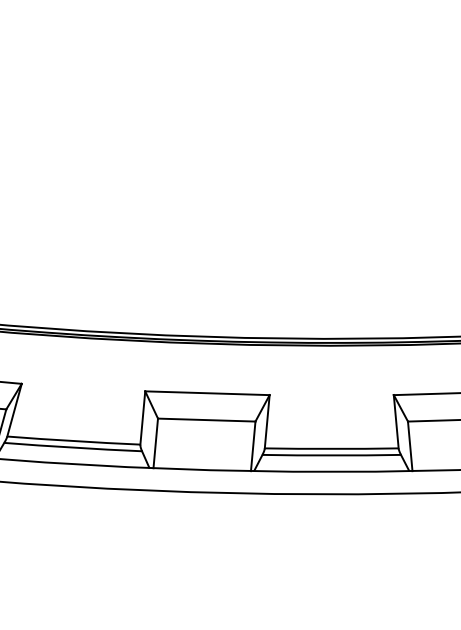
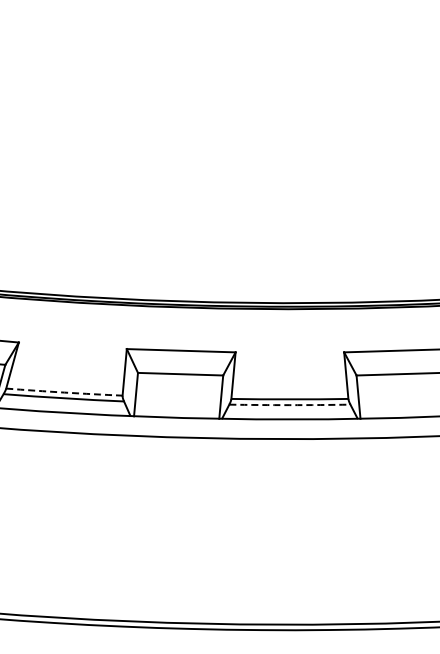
arc: (73, 441) -> (64, 392), solid -> dashed
arc: (331, 455) -> (289, 405), solid -> dashed

